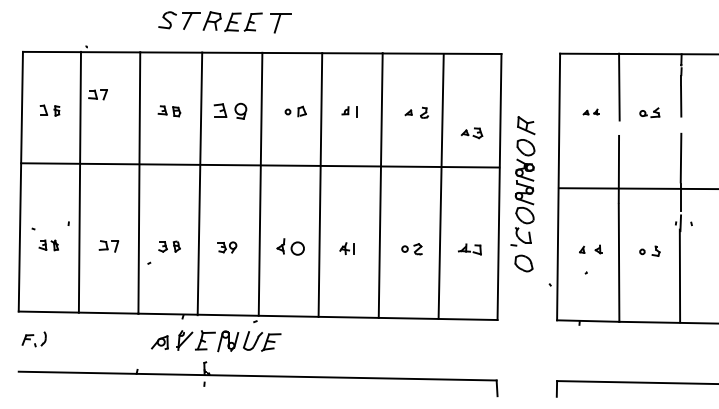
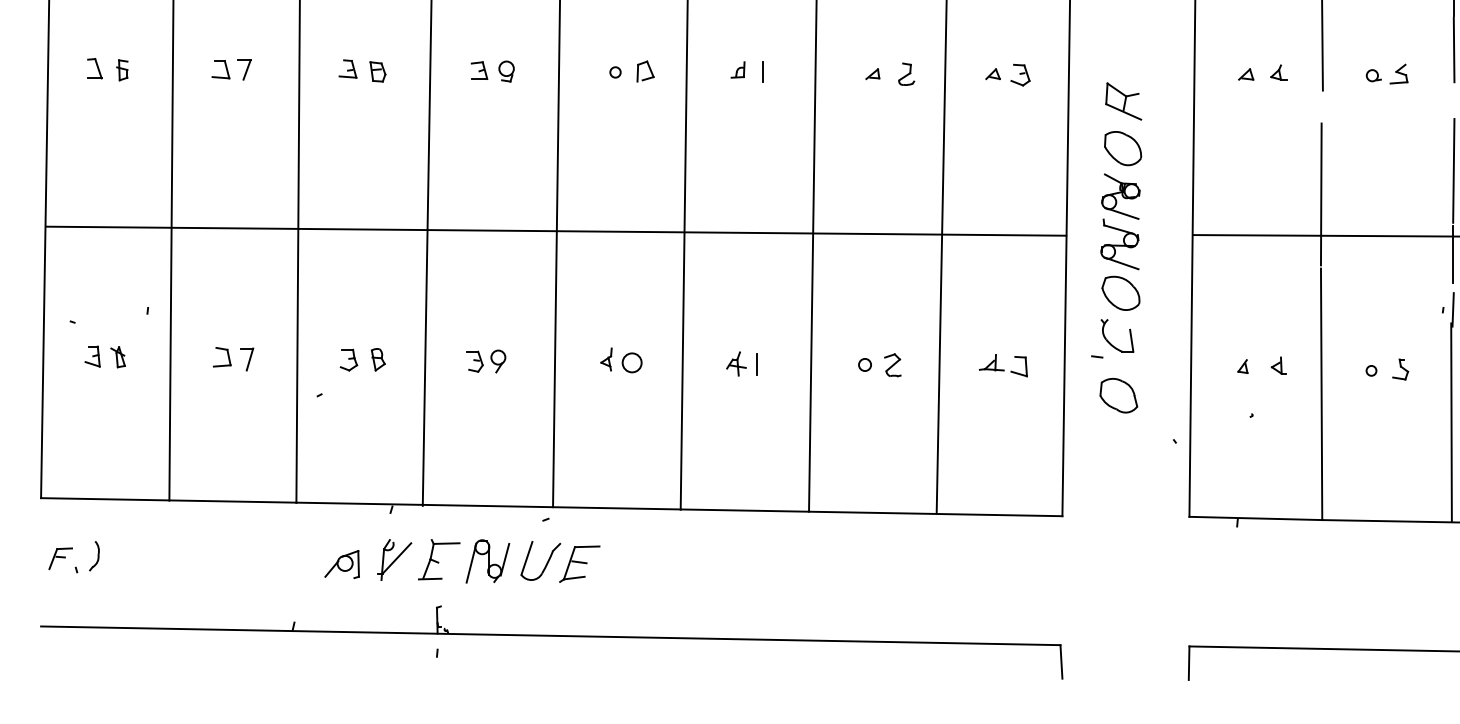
part: (97, 94) -> (230, 69), moved
part: (230, 111) -> (492, 71), size x0.62
part: (591, 111) -> (1262, 71), size x1.43
part: (471, 133) -> (1006, 75), moved
line: (260, 165) -> (556, 231), moved
part: (290, 246) -> (620, 359), size x0.71

